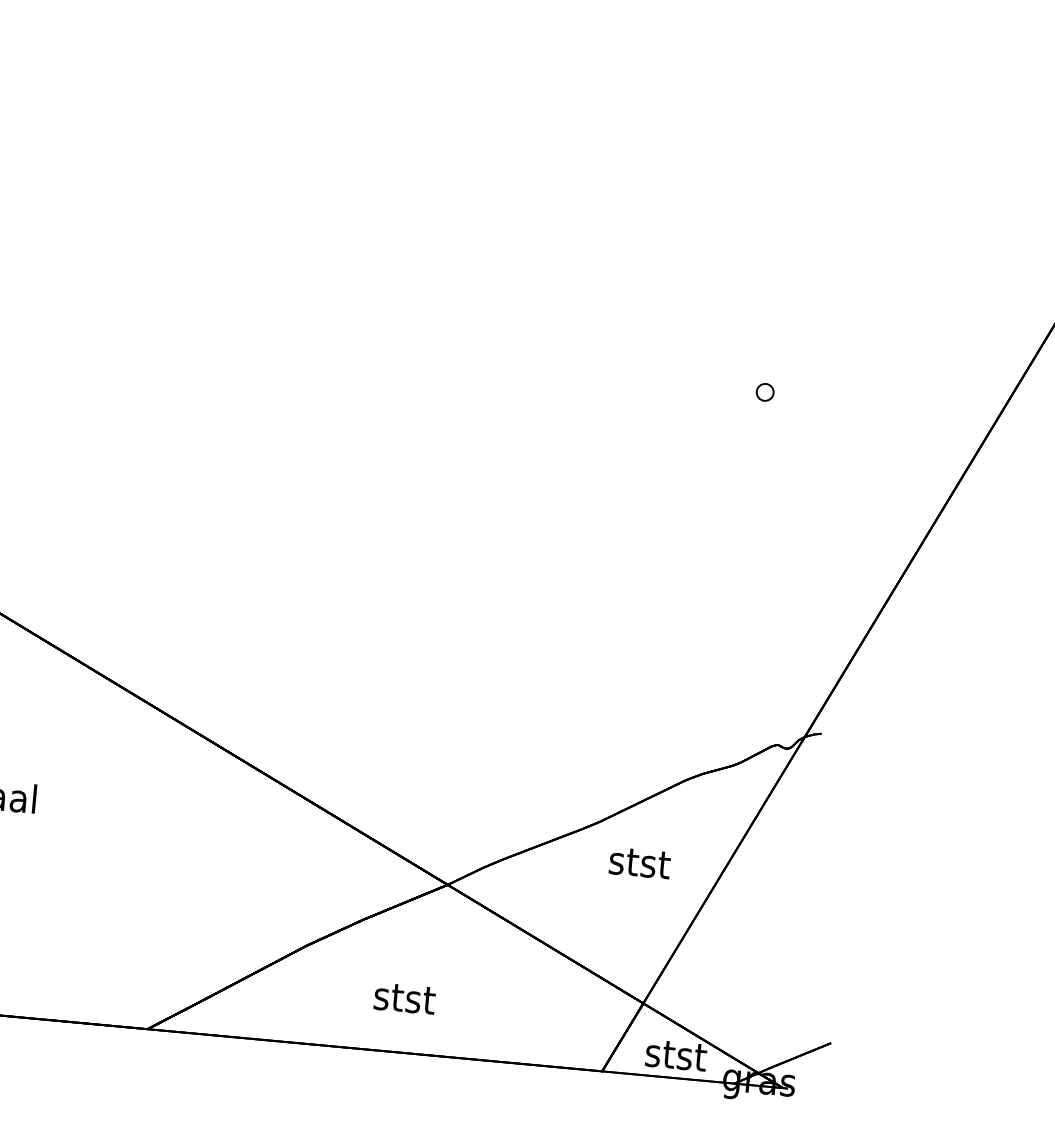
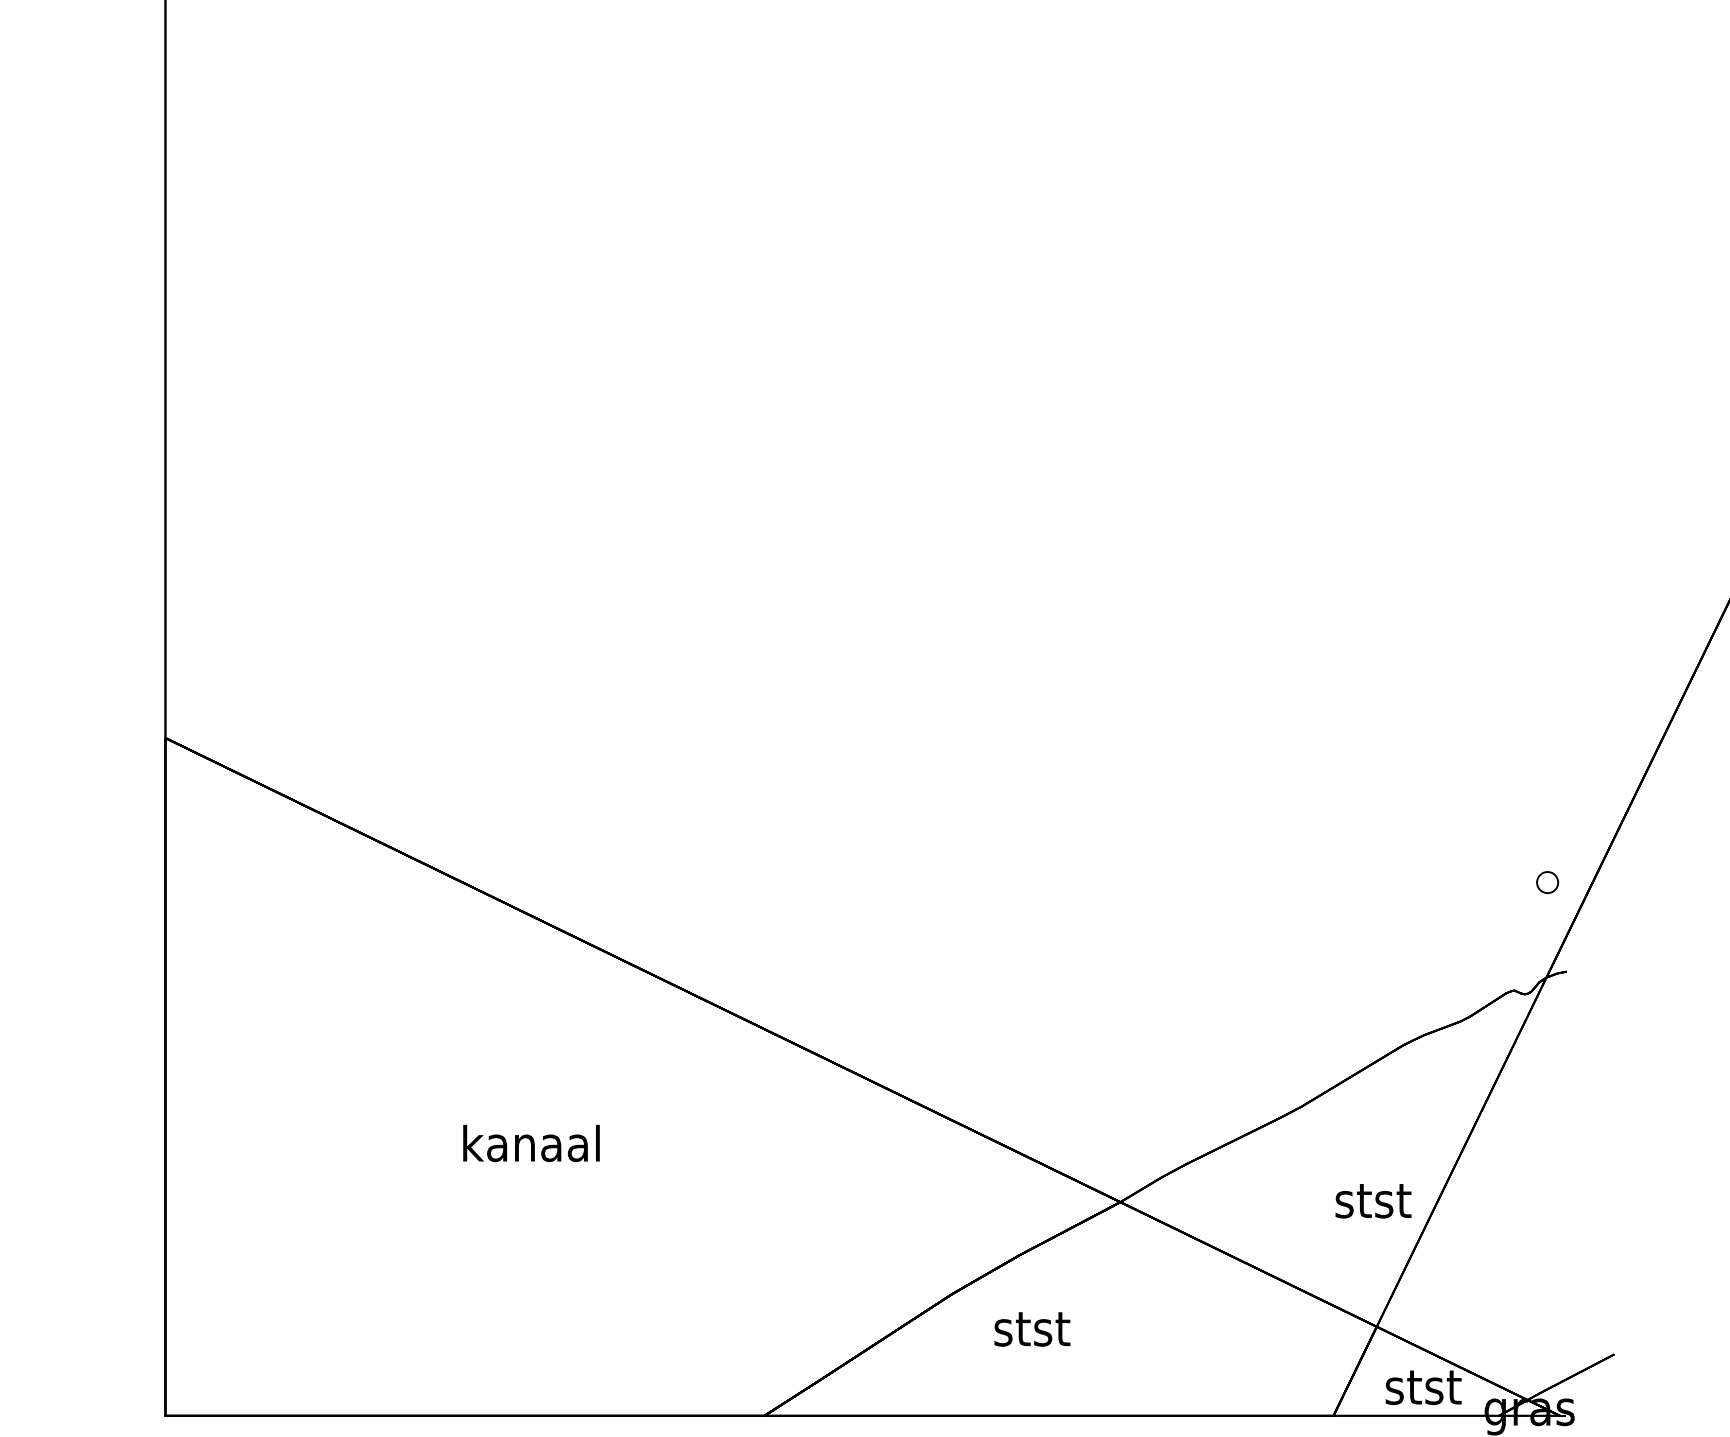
part: (765, 392) -> (1547, 882), moved
text: (639, 863) -> (1373, 1201), moved
text: (404, 998) -> (1032, 1329), moved

